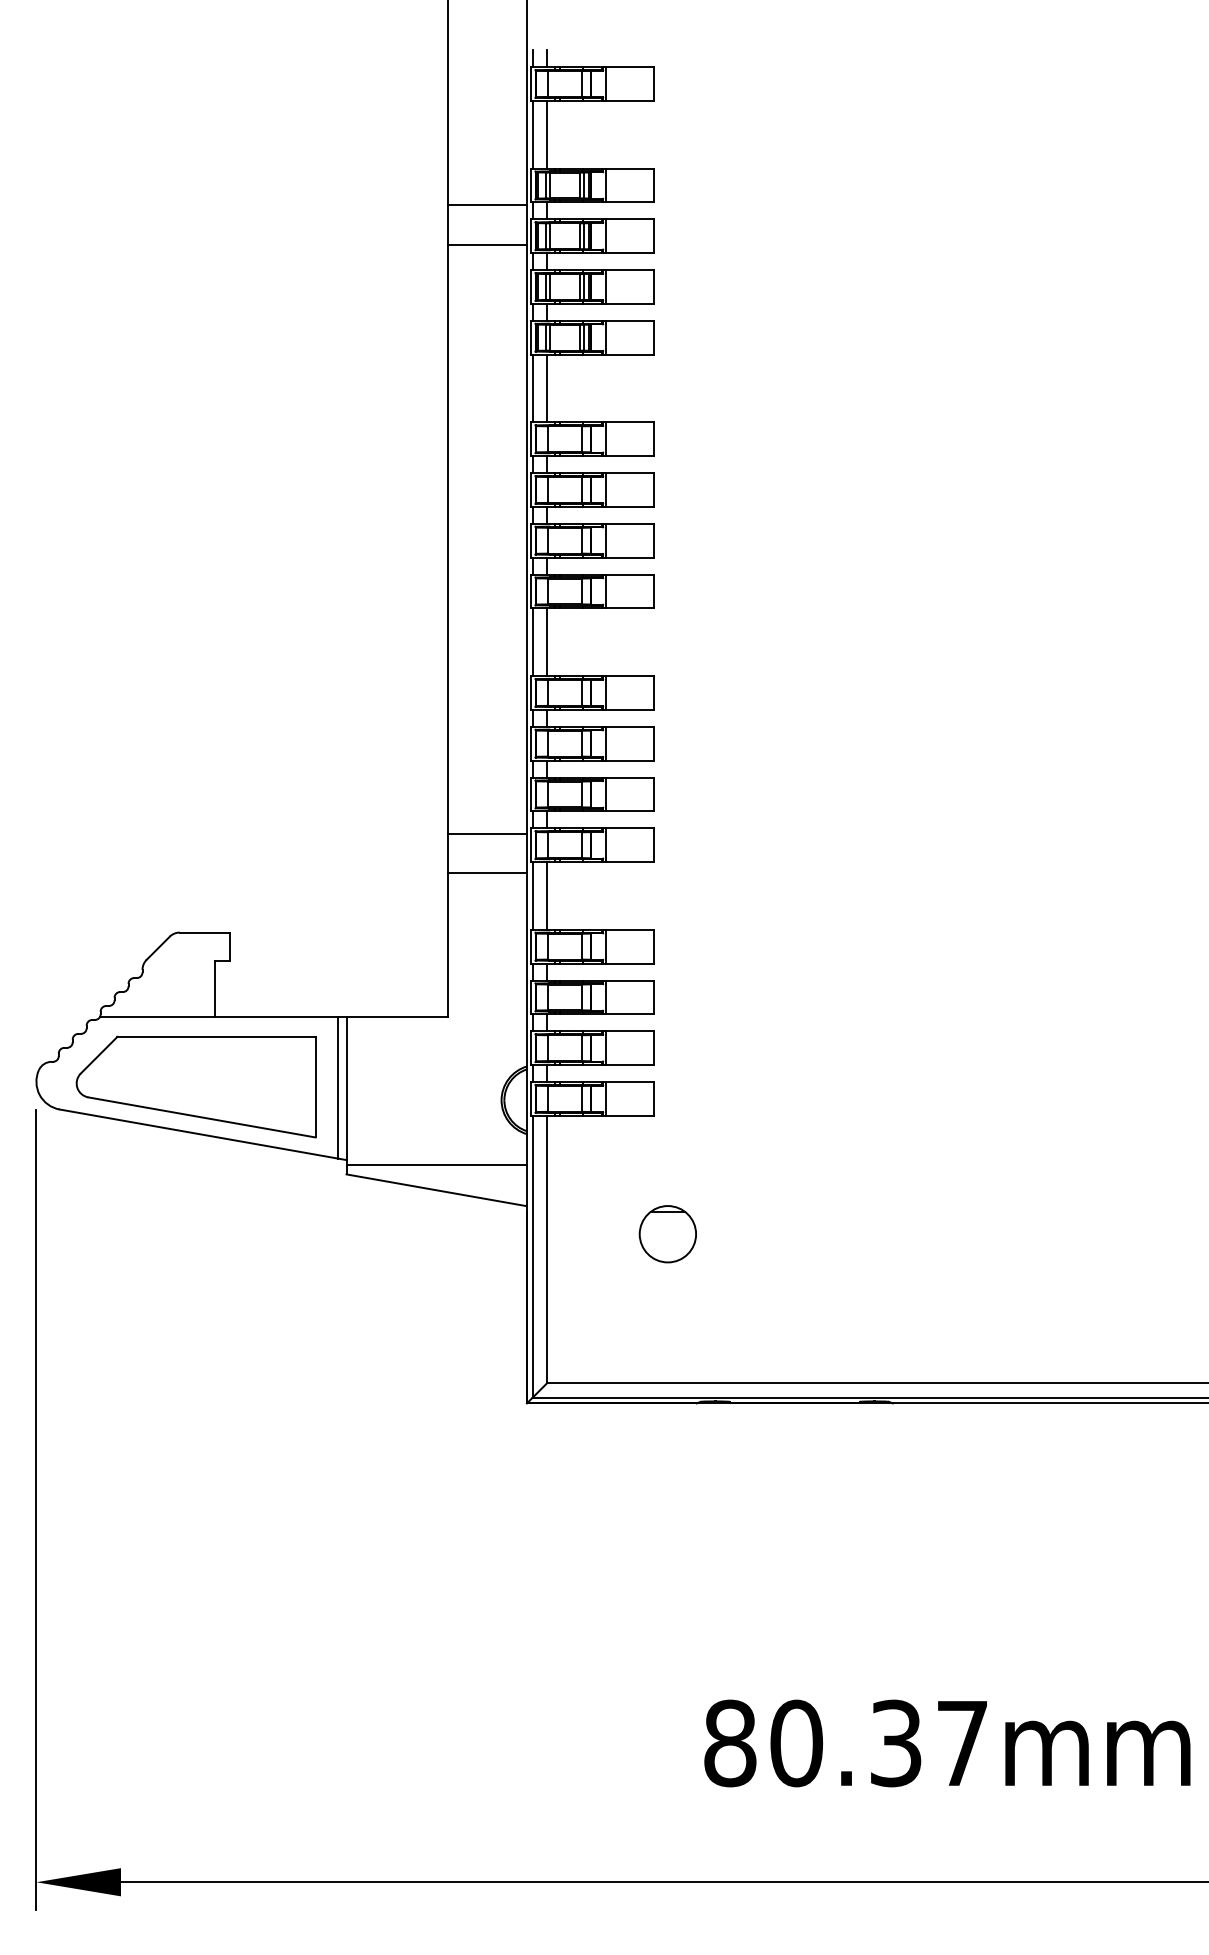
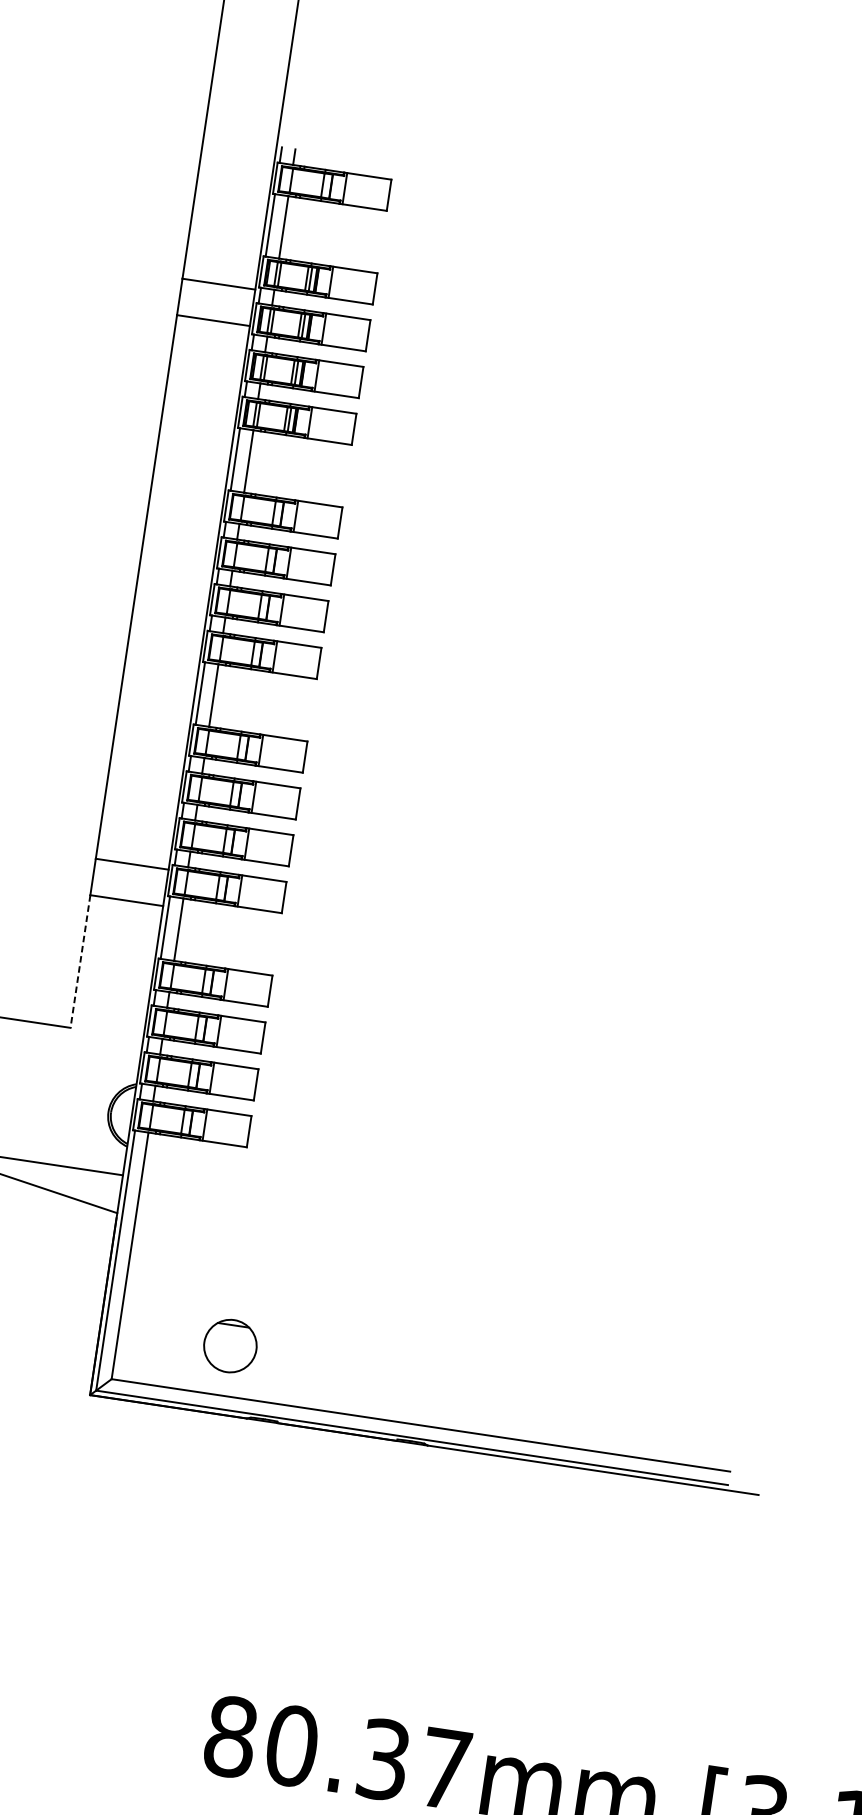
line: (448, 945) -> (80, 961), solid -> dashed
part: (667, 1234) -> (229, 1346), moved

